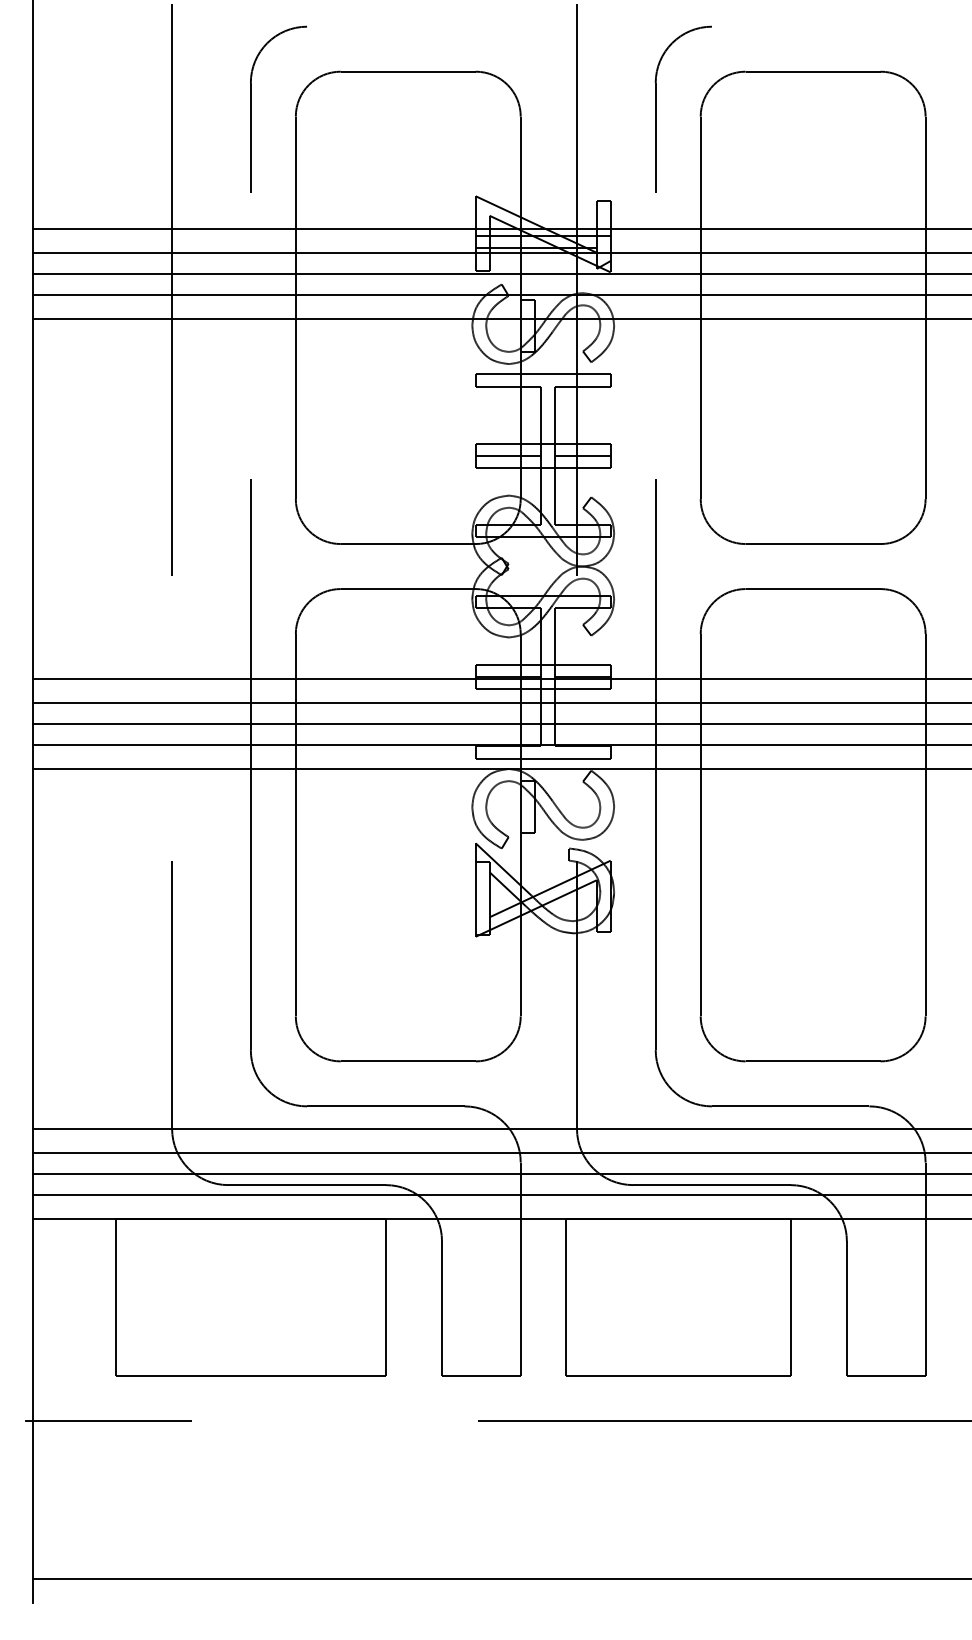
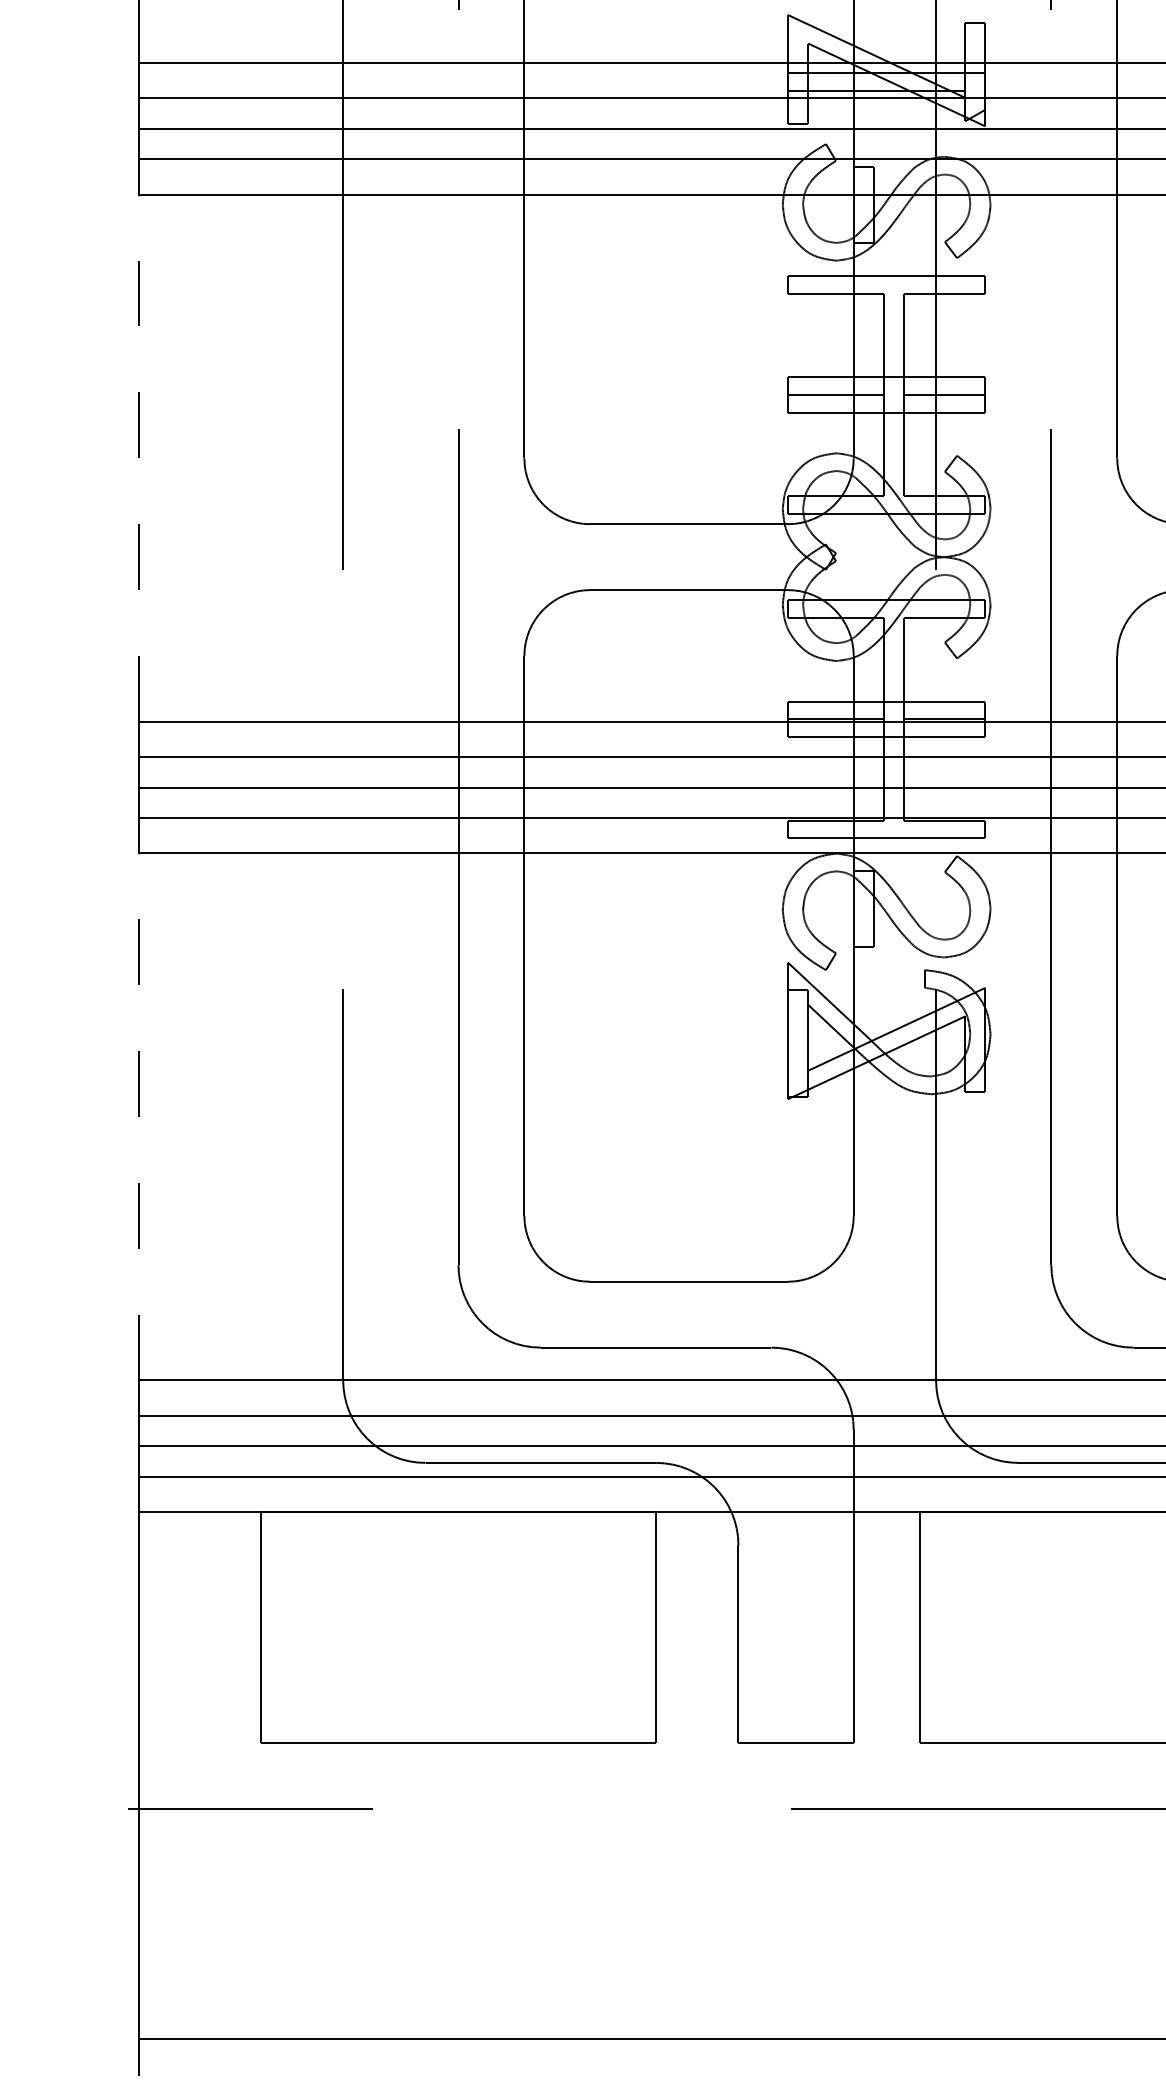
line: (32, 498) -> (138, 457), solid -> dashed
line: (32, 948) -> (138, 1116), solid -> dashed

